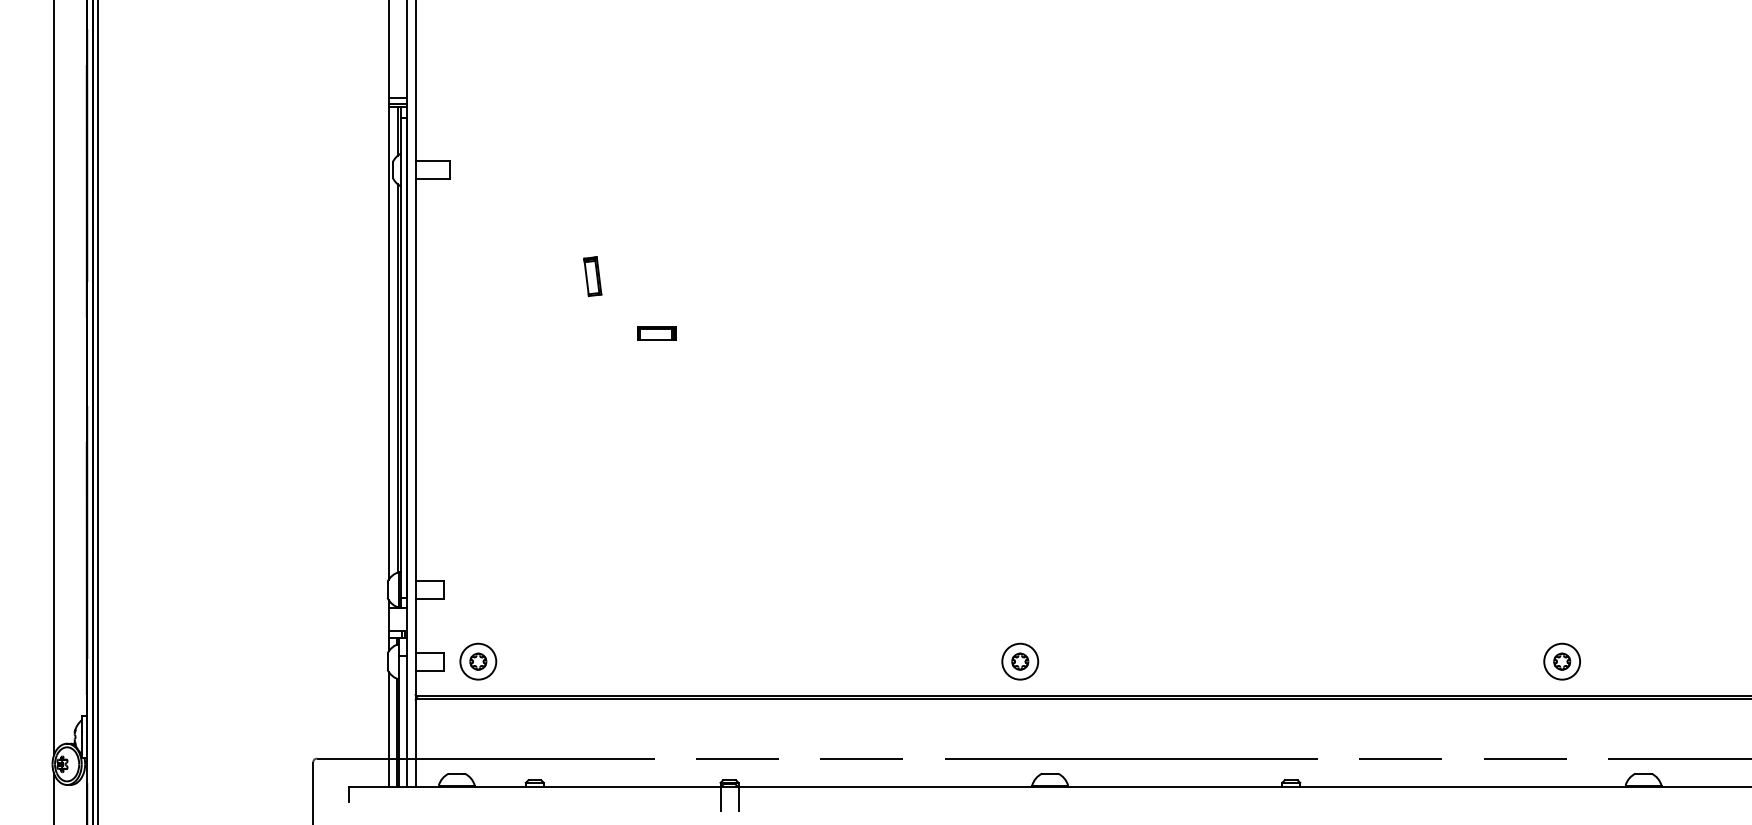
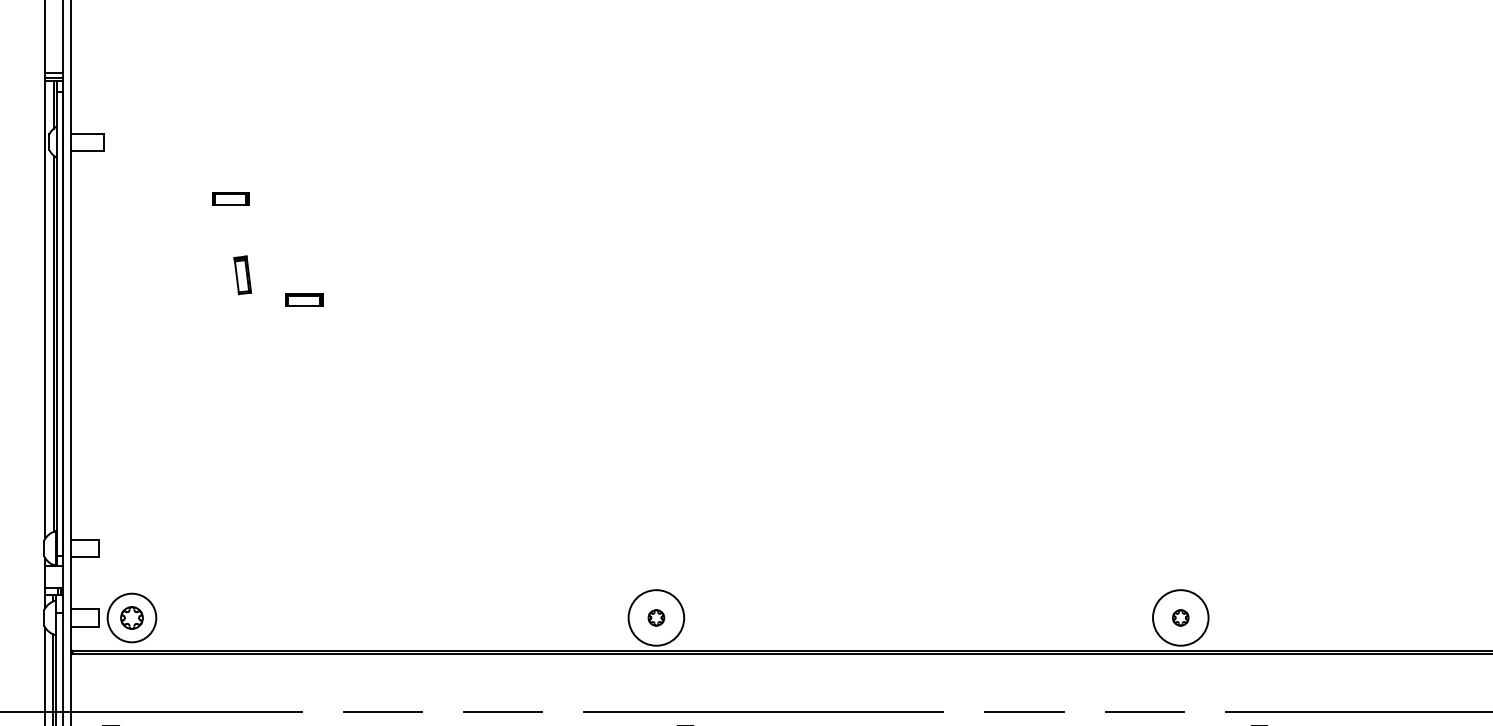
part: (580, 228) -> (230, 198), added
part: (592, 276) -> (242, 275), moved
part: (478, 661) -> (132, 617), size x1.4
circle: (1020, 661) -> (656, 617), size x1.6
circle: (1562, 661) -> (1181, 617), size x1.6

